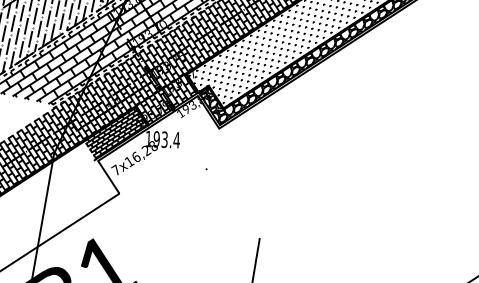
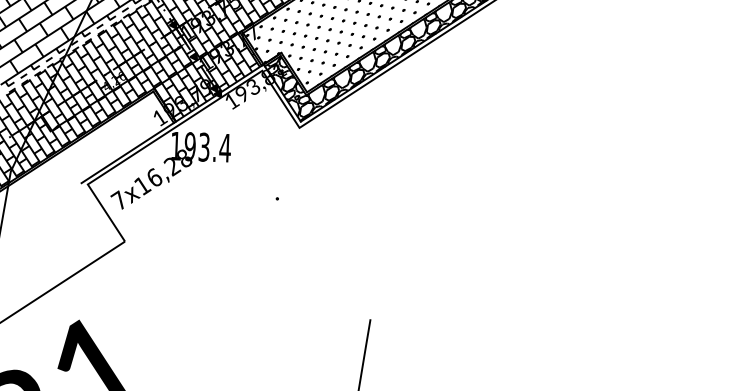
hatch: (115, 133) -> (118, 136), removed

